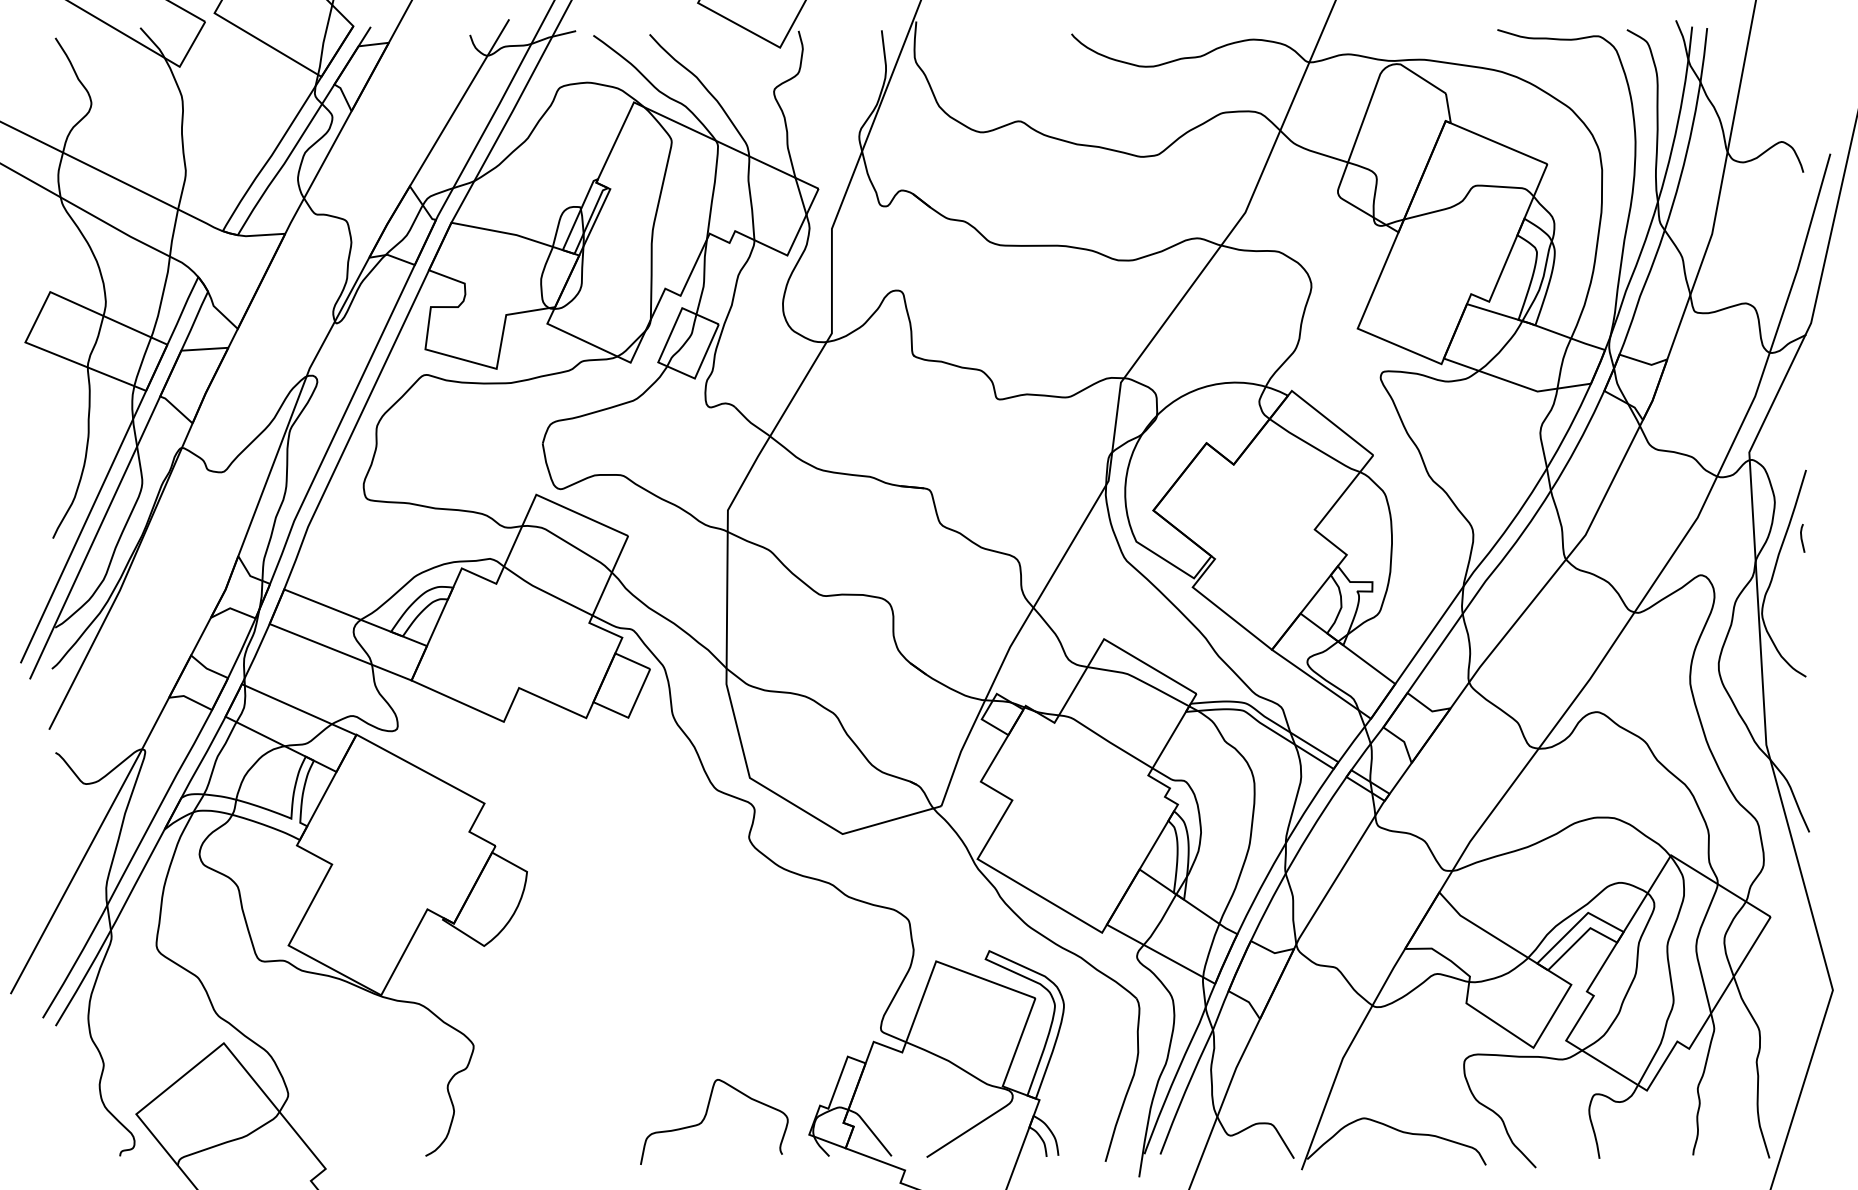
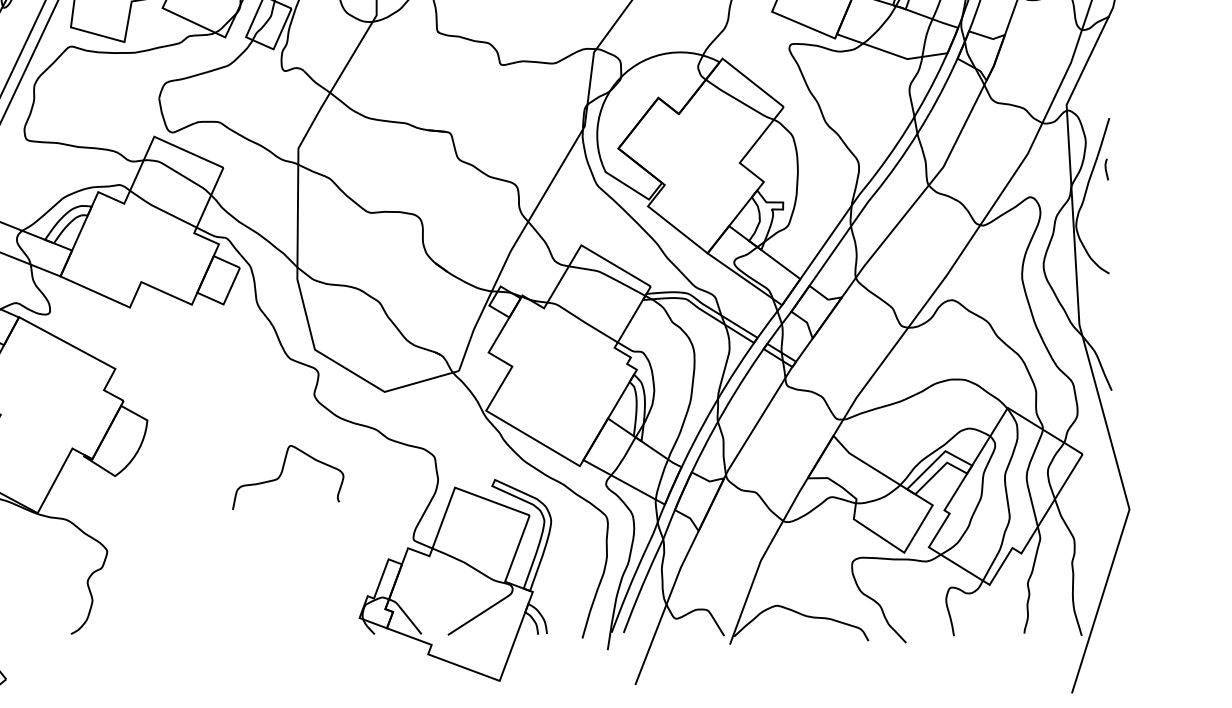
curve: (706, 1116) -> (282, 473), moved

